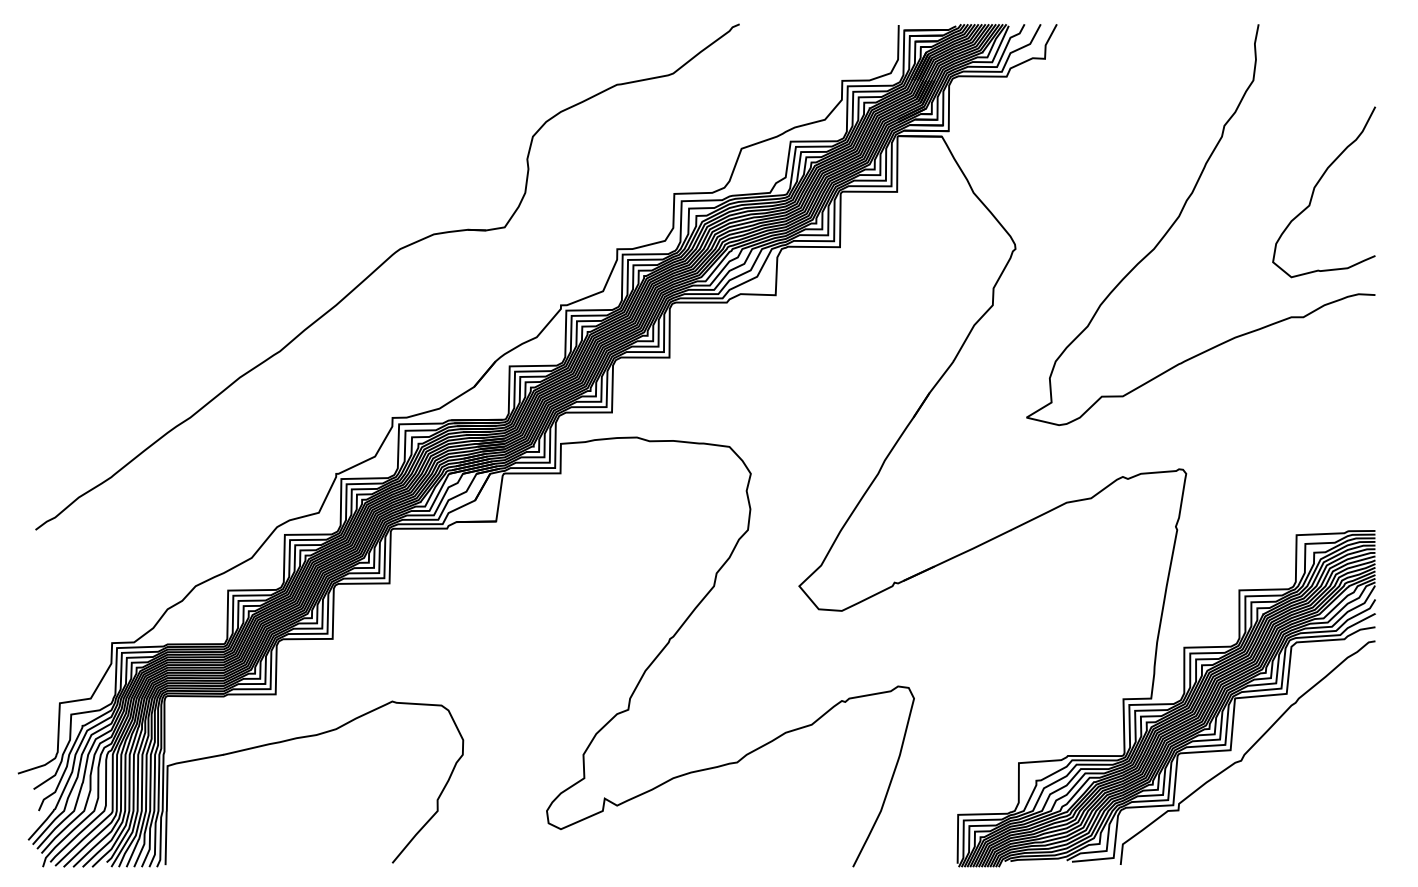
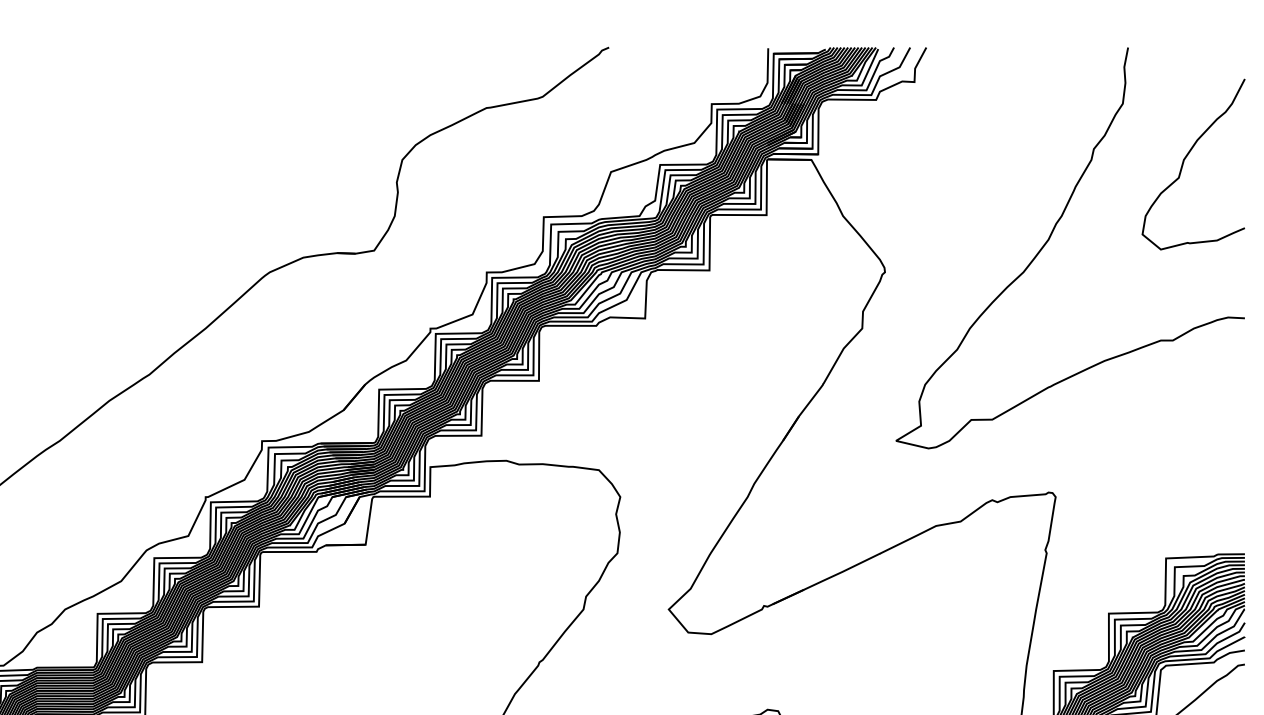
curve: (1315, 188) -> (1184, 160), moved

